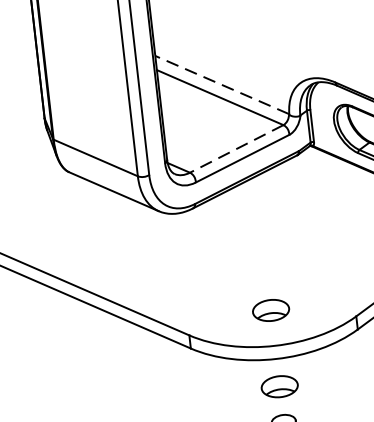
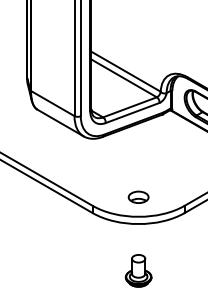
line: (222, 84) -> (126, 71), dashed -> solid
line: (235, 149) -> (129, 107), dashed -> solid
part: (279, 385) -> (138, 238), removed

